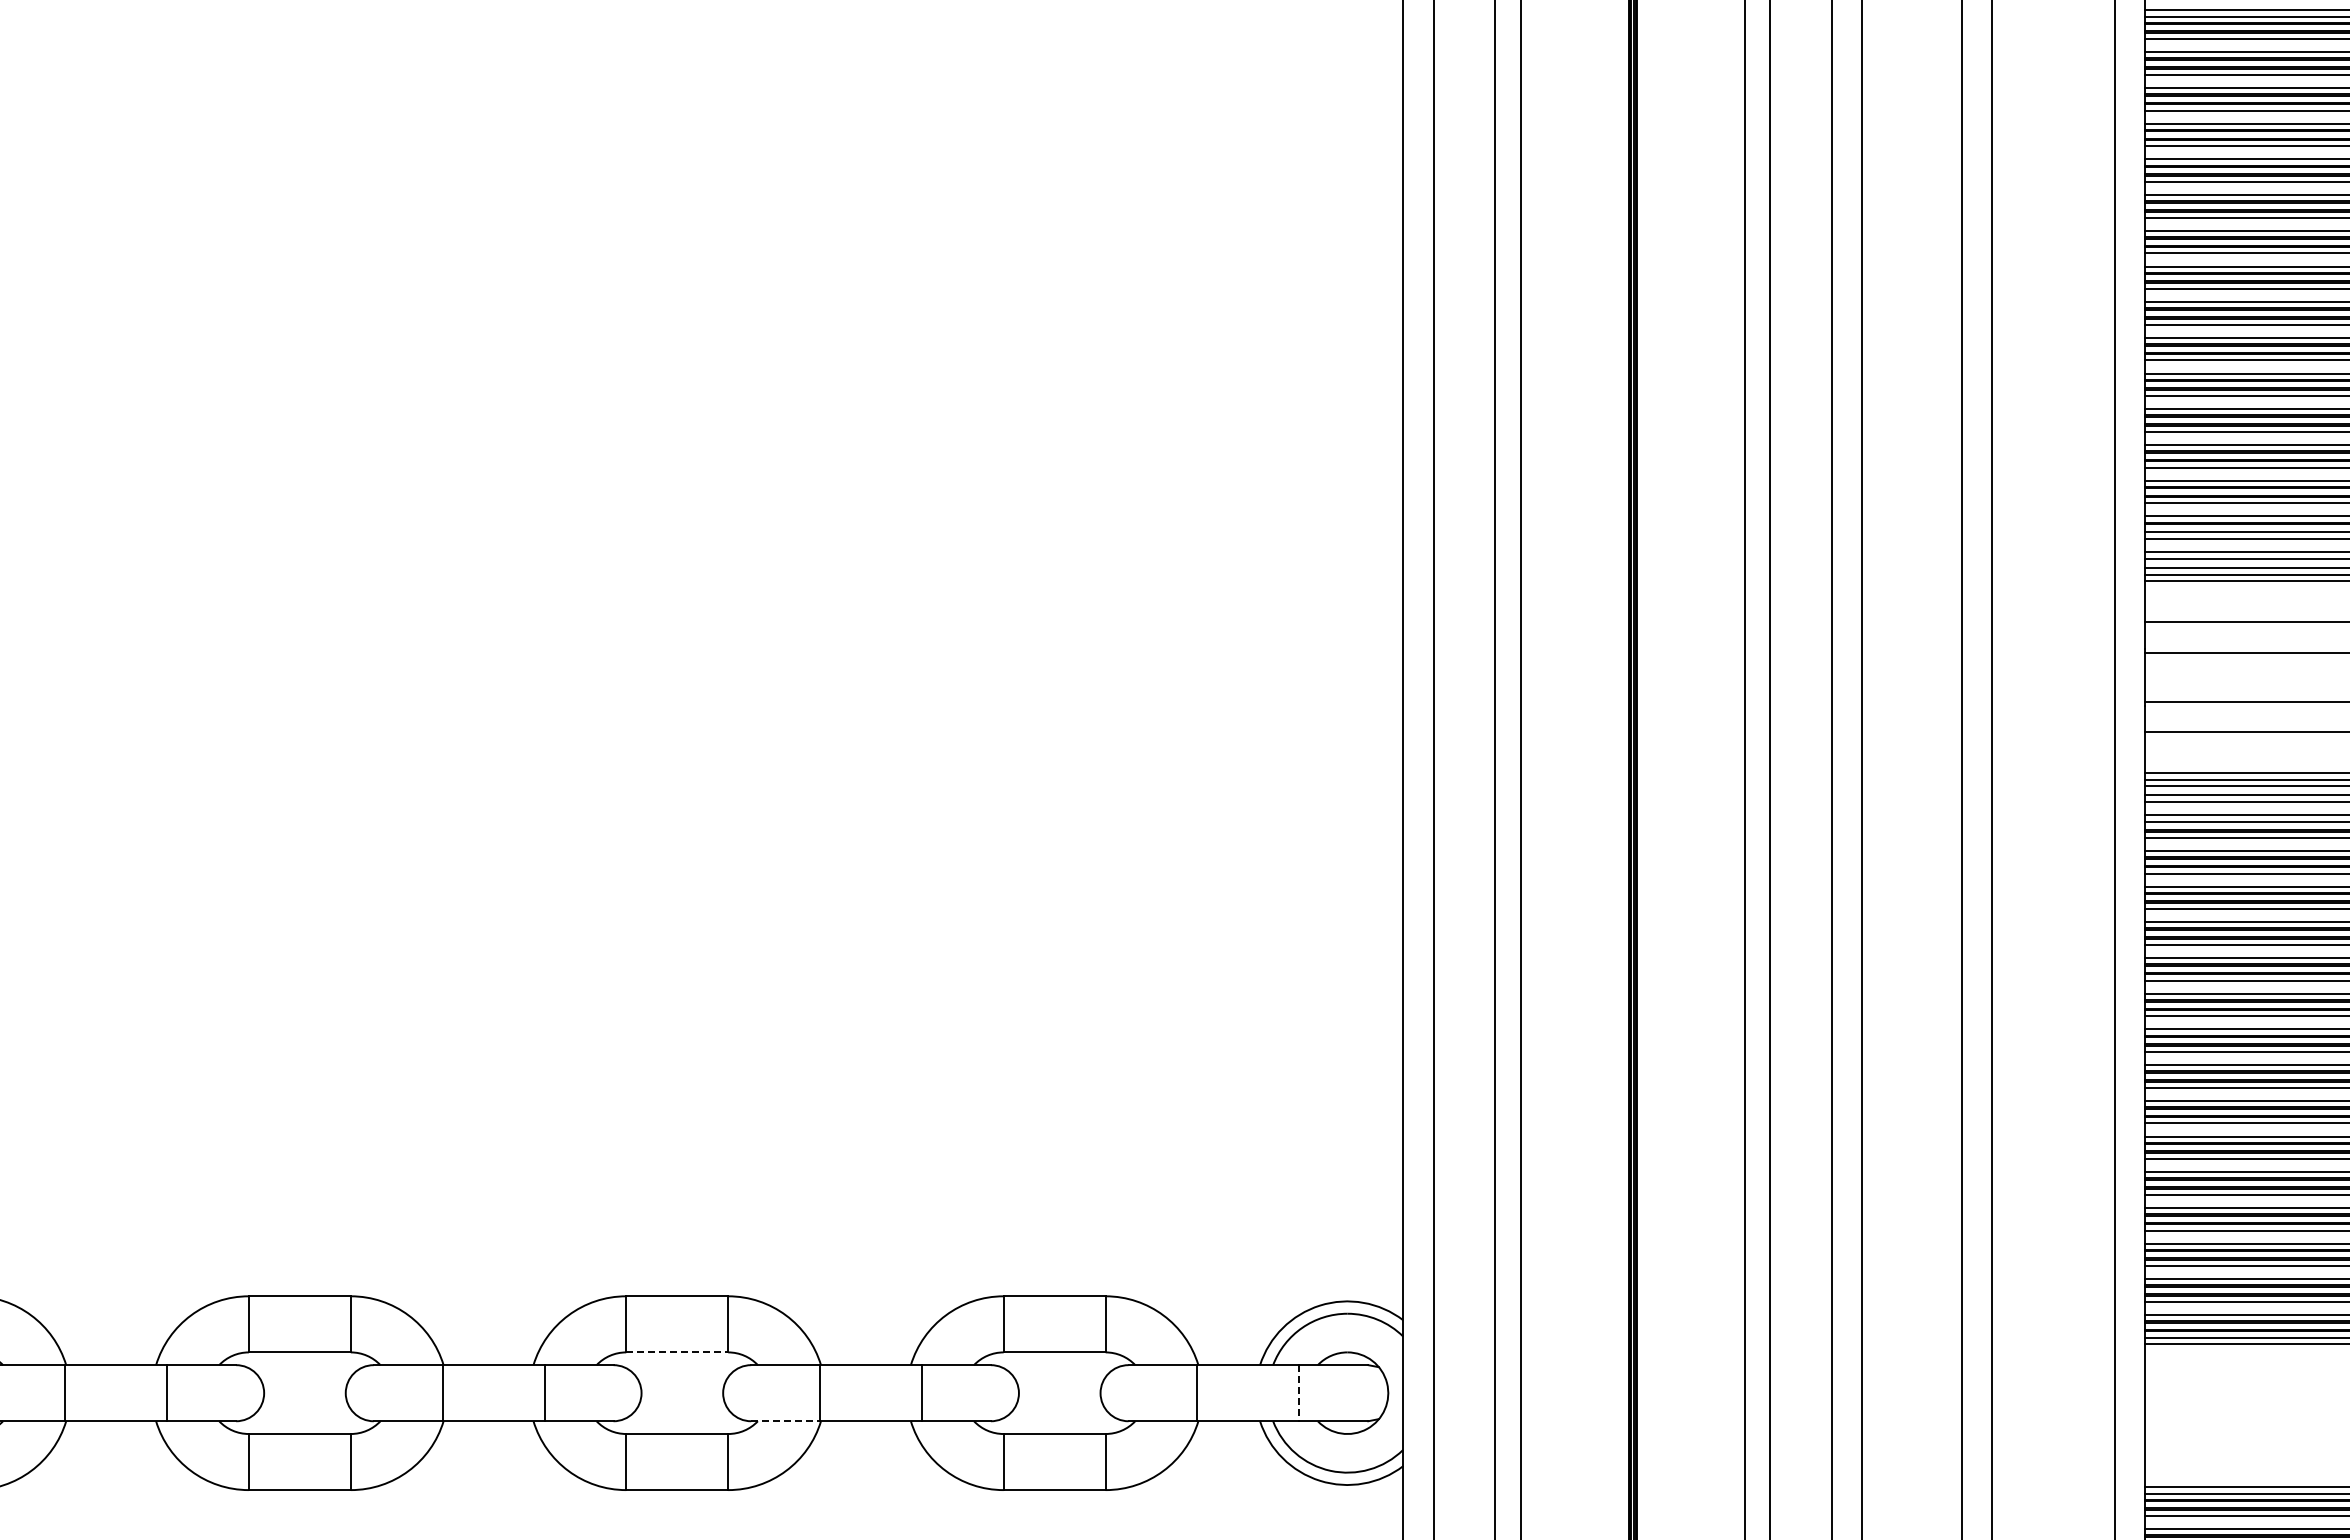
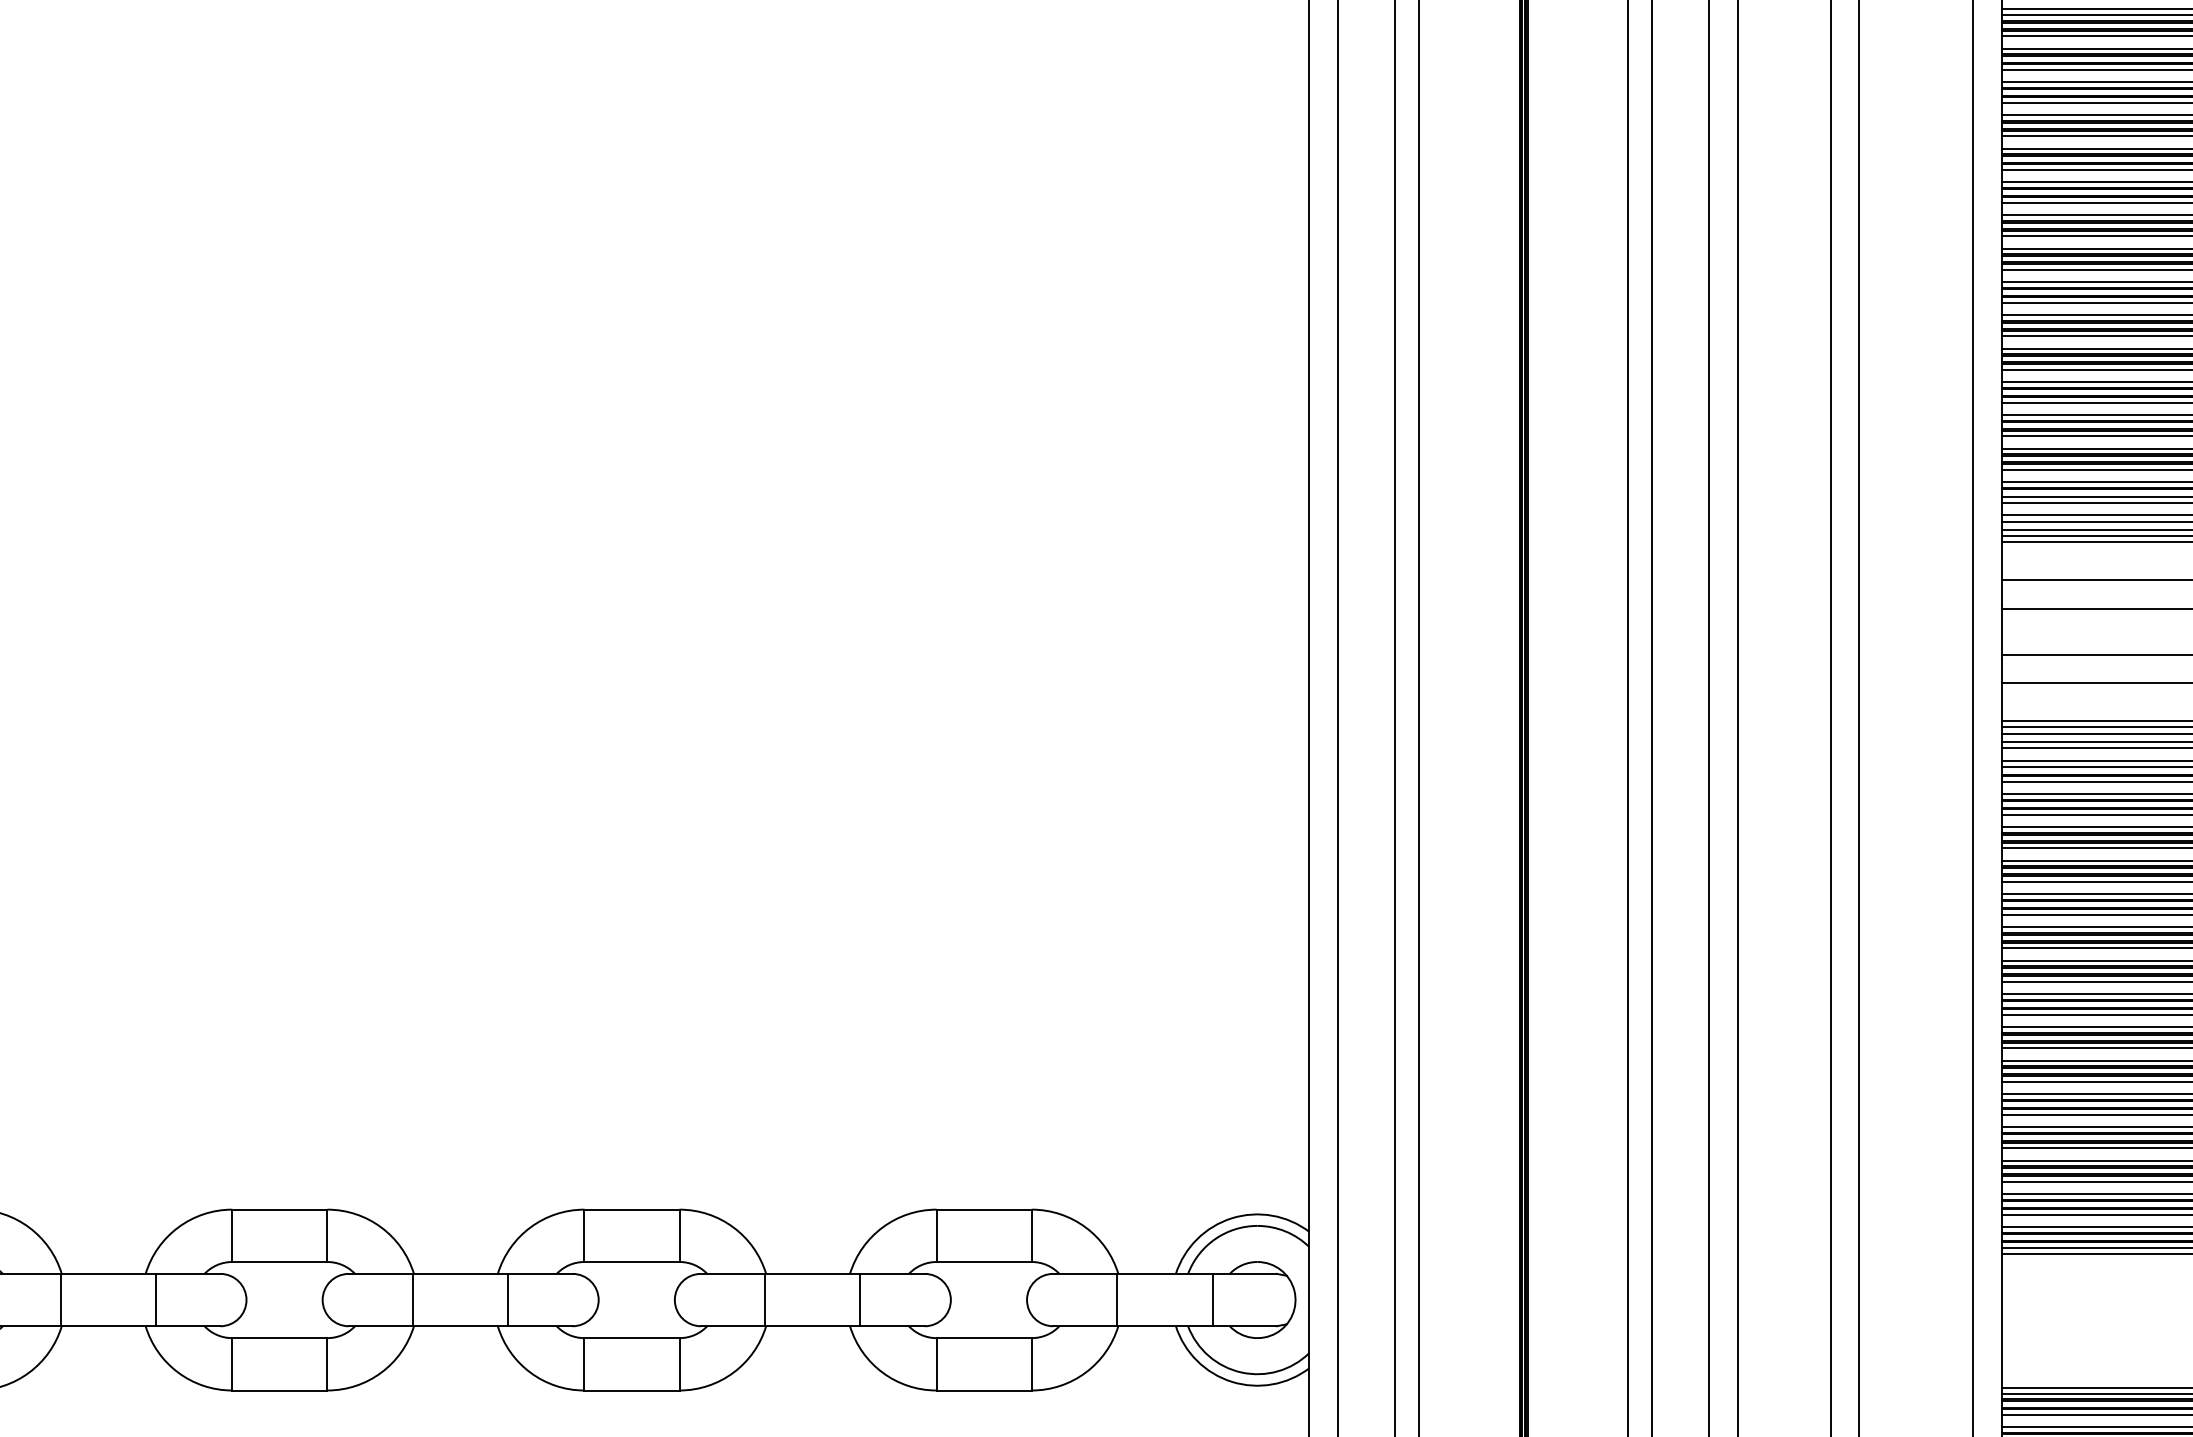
line: (677, 1352) -> (632, 1262), dashed -> solid
line: (1299, 1393) -> (1212, 1300), dashed -> solid
line: (786, 1421) -> (733, 1326), dashed -> solid

